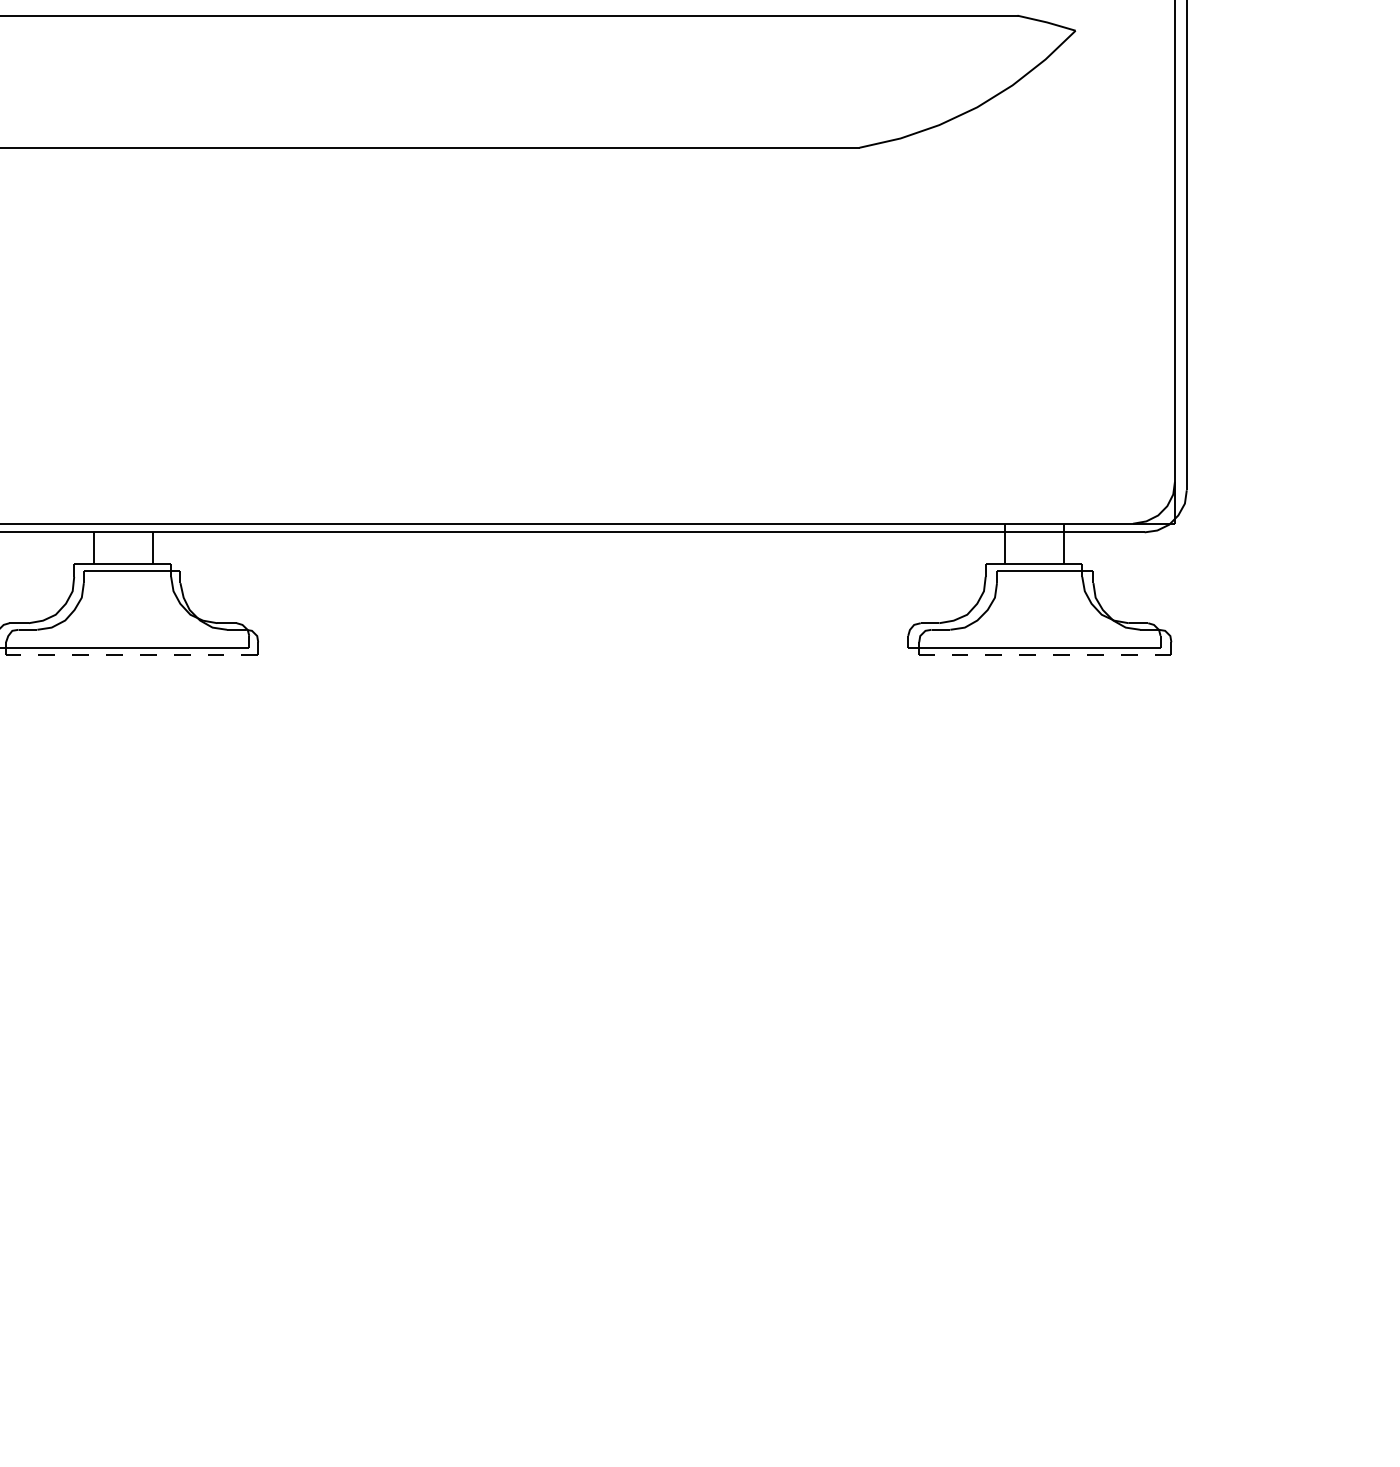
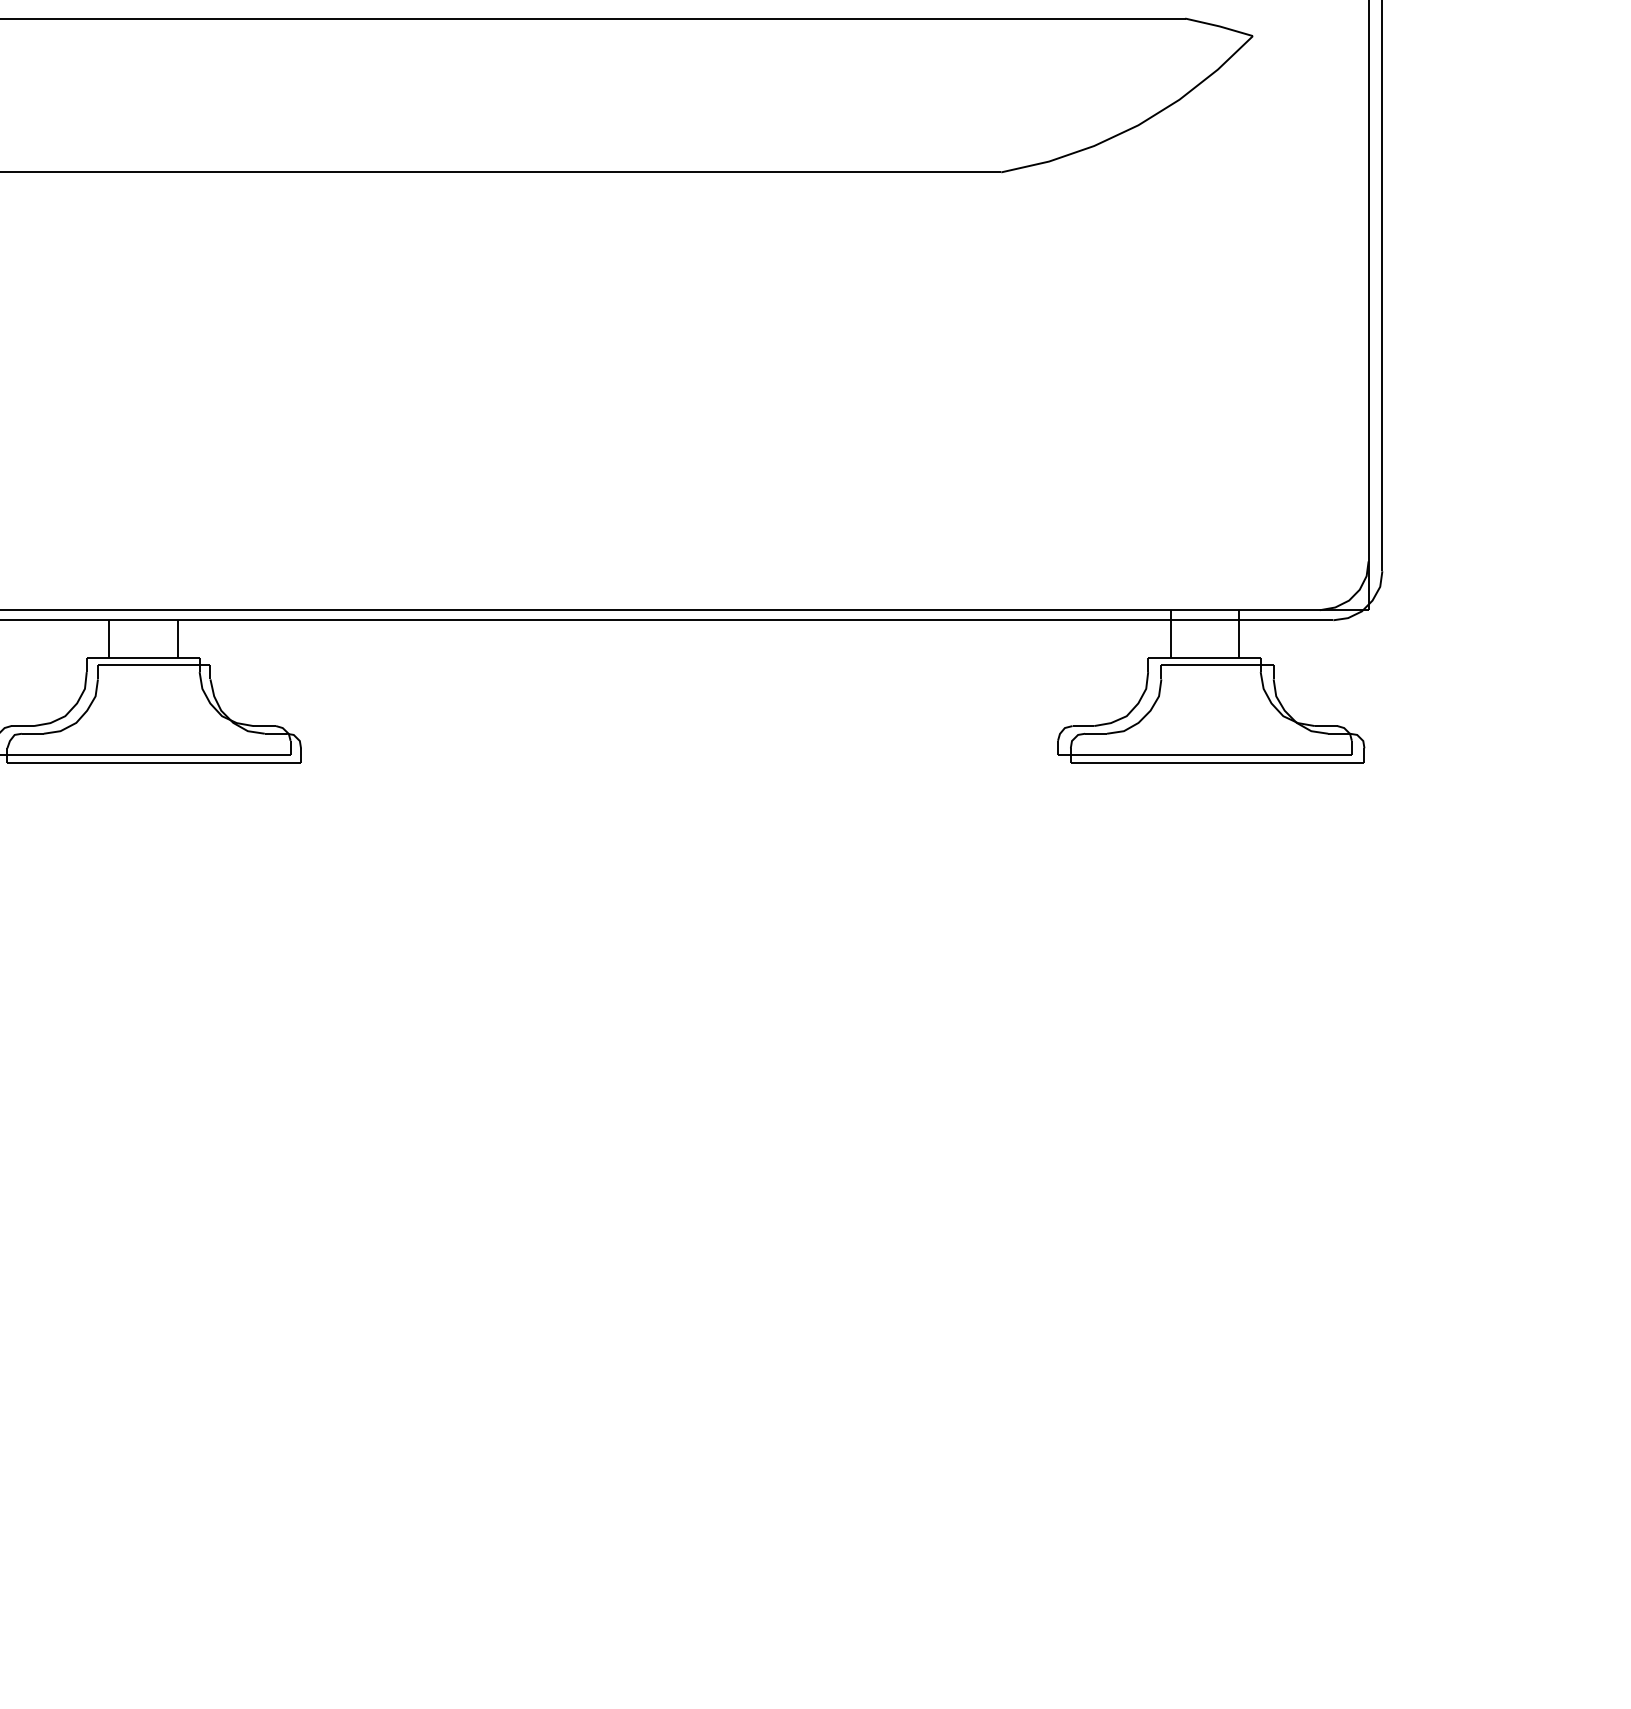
line: (132, 654) -> (154, 762), dashed -> solid
line: (1045, 654) -> (1217, 762), dashed -> solid

